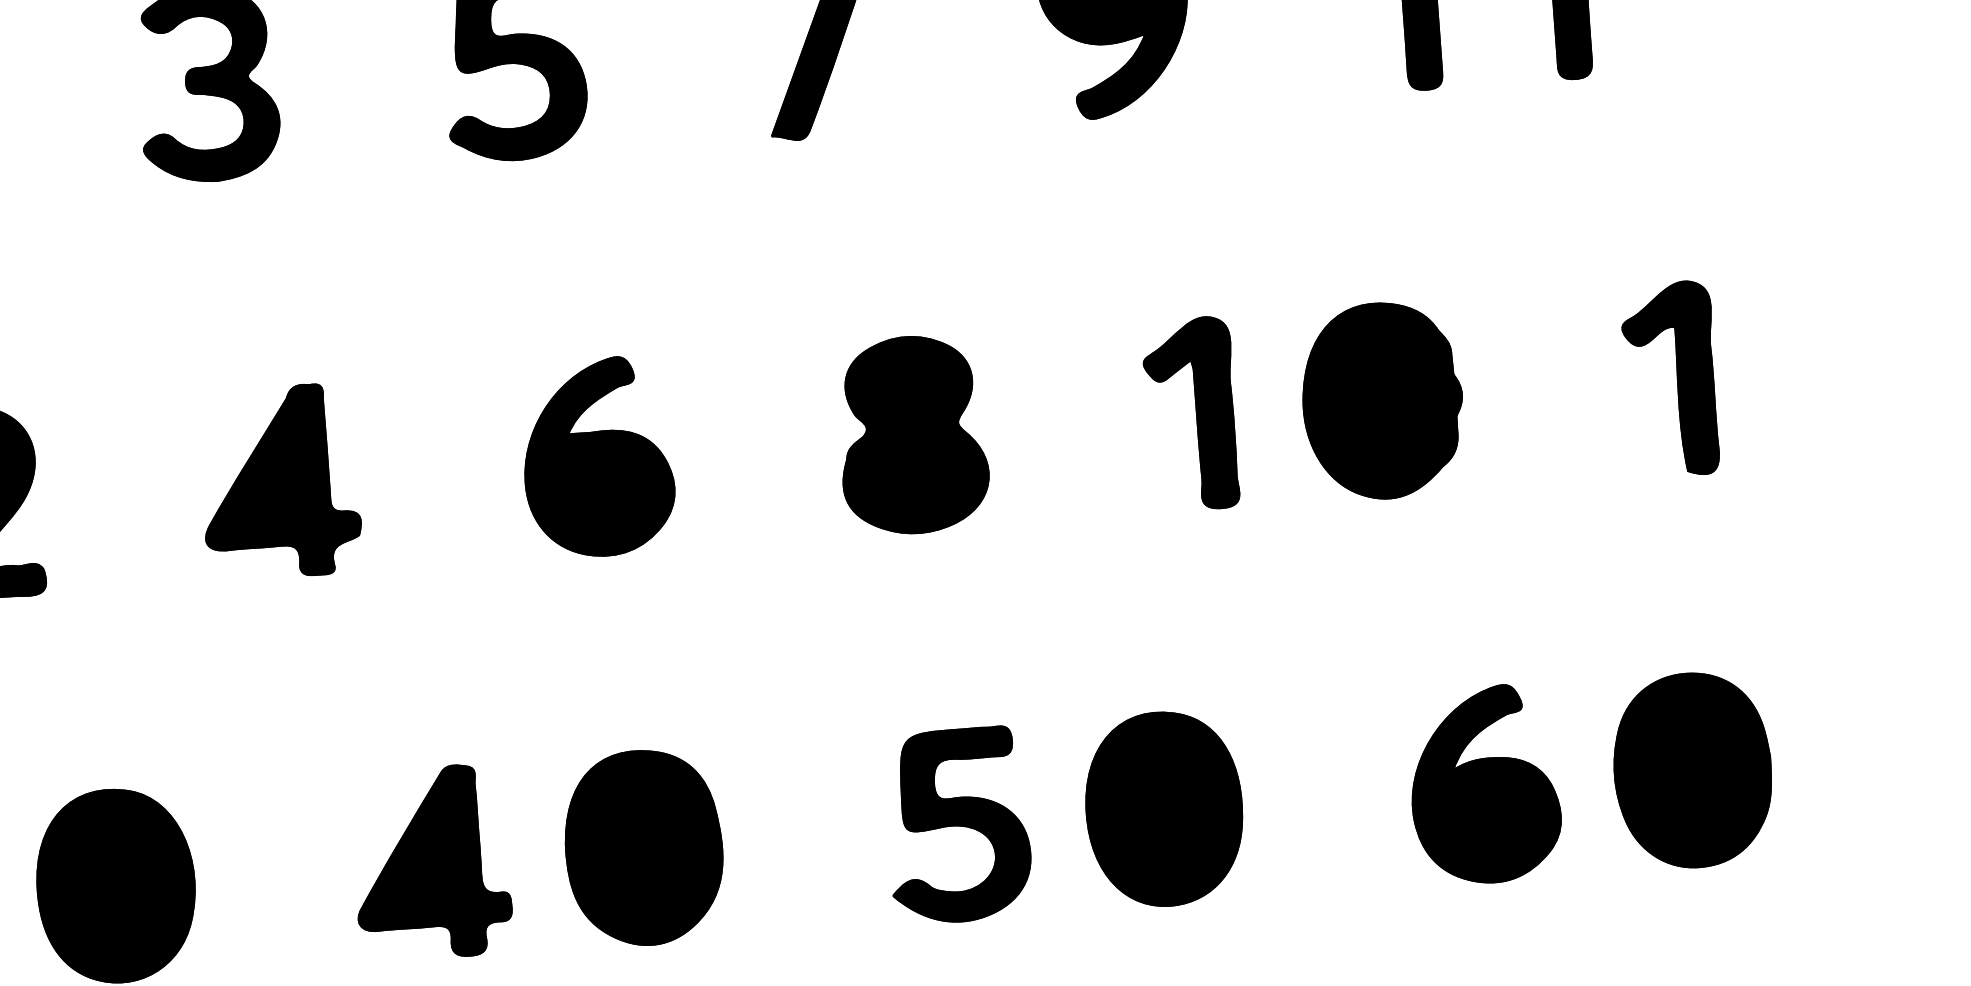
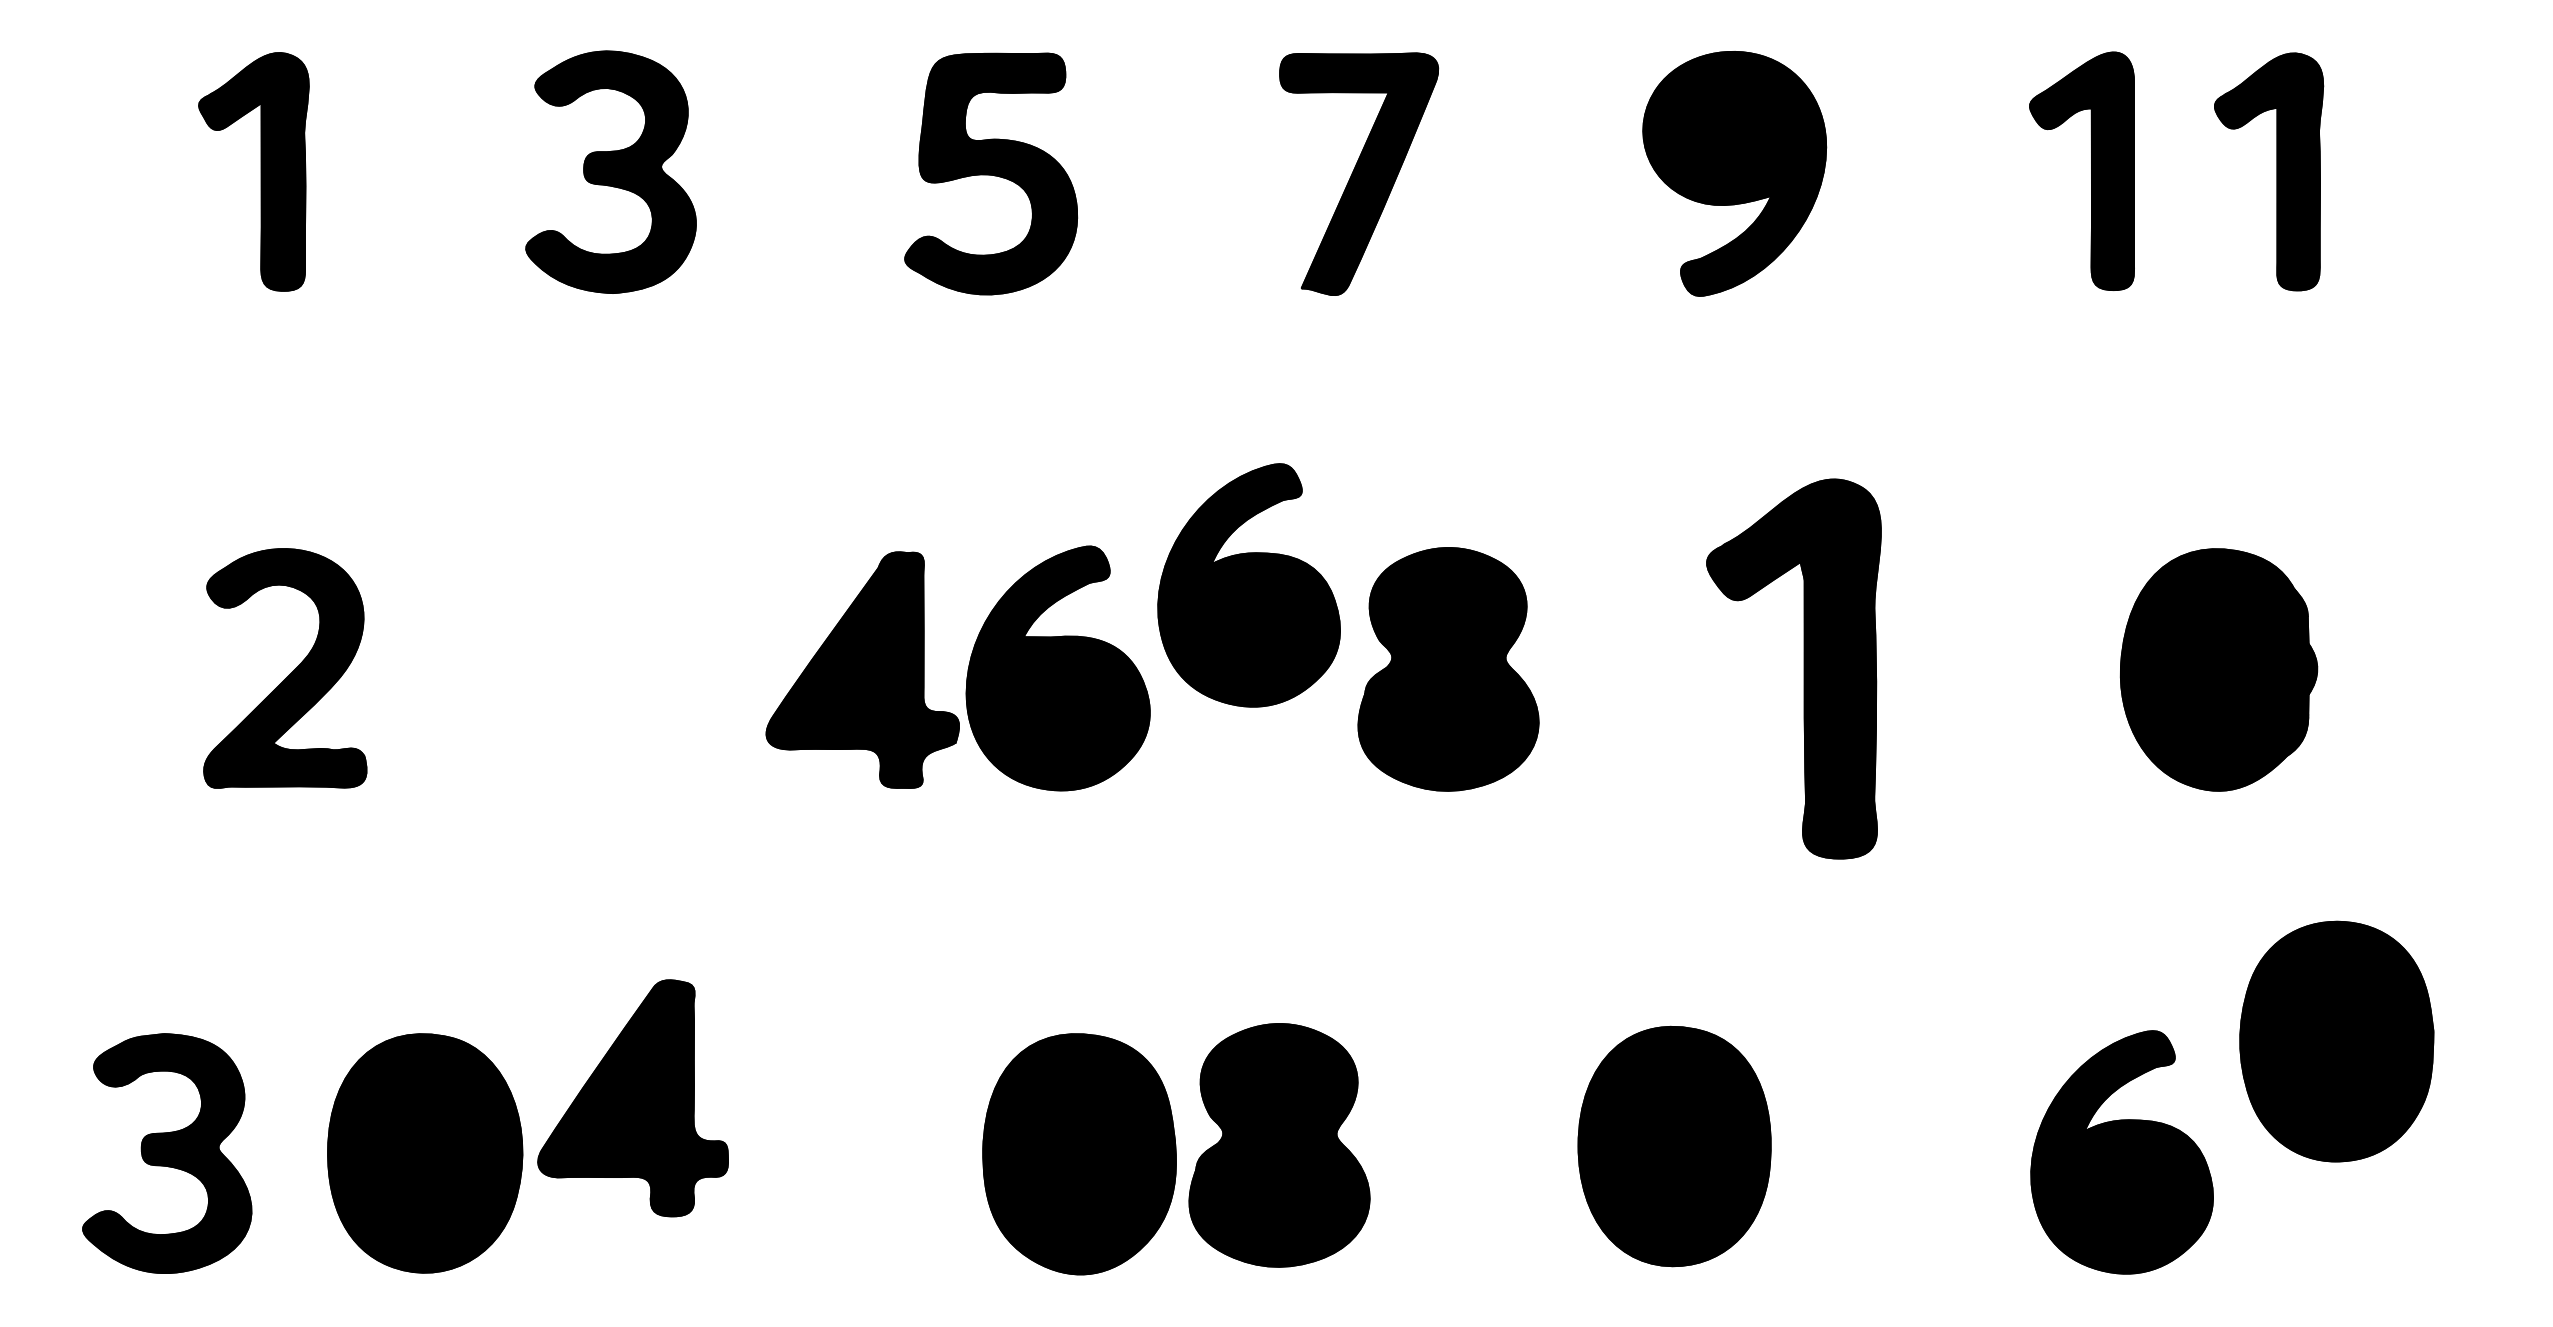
part: (746, 379) -> (1248, 585), added
part: (1676, 380) -> (2395, 671), removed
part: (1383, 400) -> (2219, 669), moved
part: (1191, 413) -> (1793, 668), size x1.6
part: (279, 481) -> (862, 669), moved
part: (1692, 770) -> (2336, 1041), moved
part: (1164, 809) -> (1674, 1146), moved
part: (958, 825) -> (1469, 1154), removed
part: (804, 829) -> (1279, 1145), added
part: (430, 863) -> (632, 1098), moved

